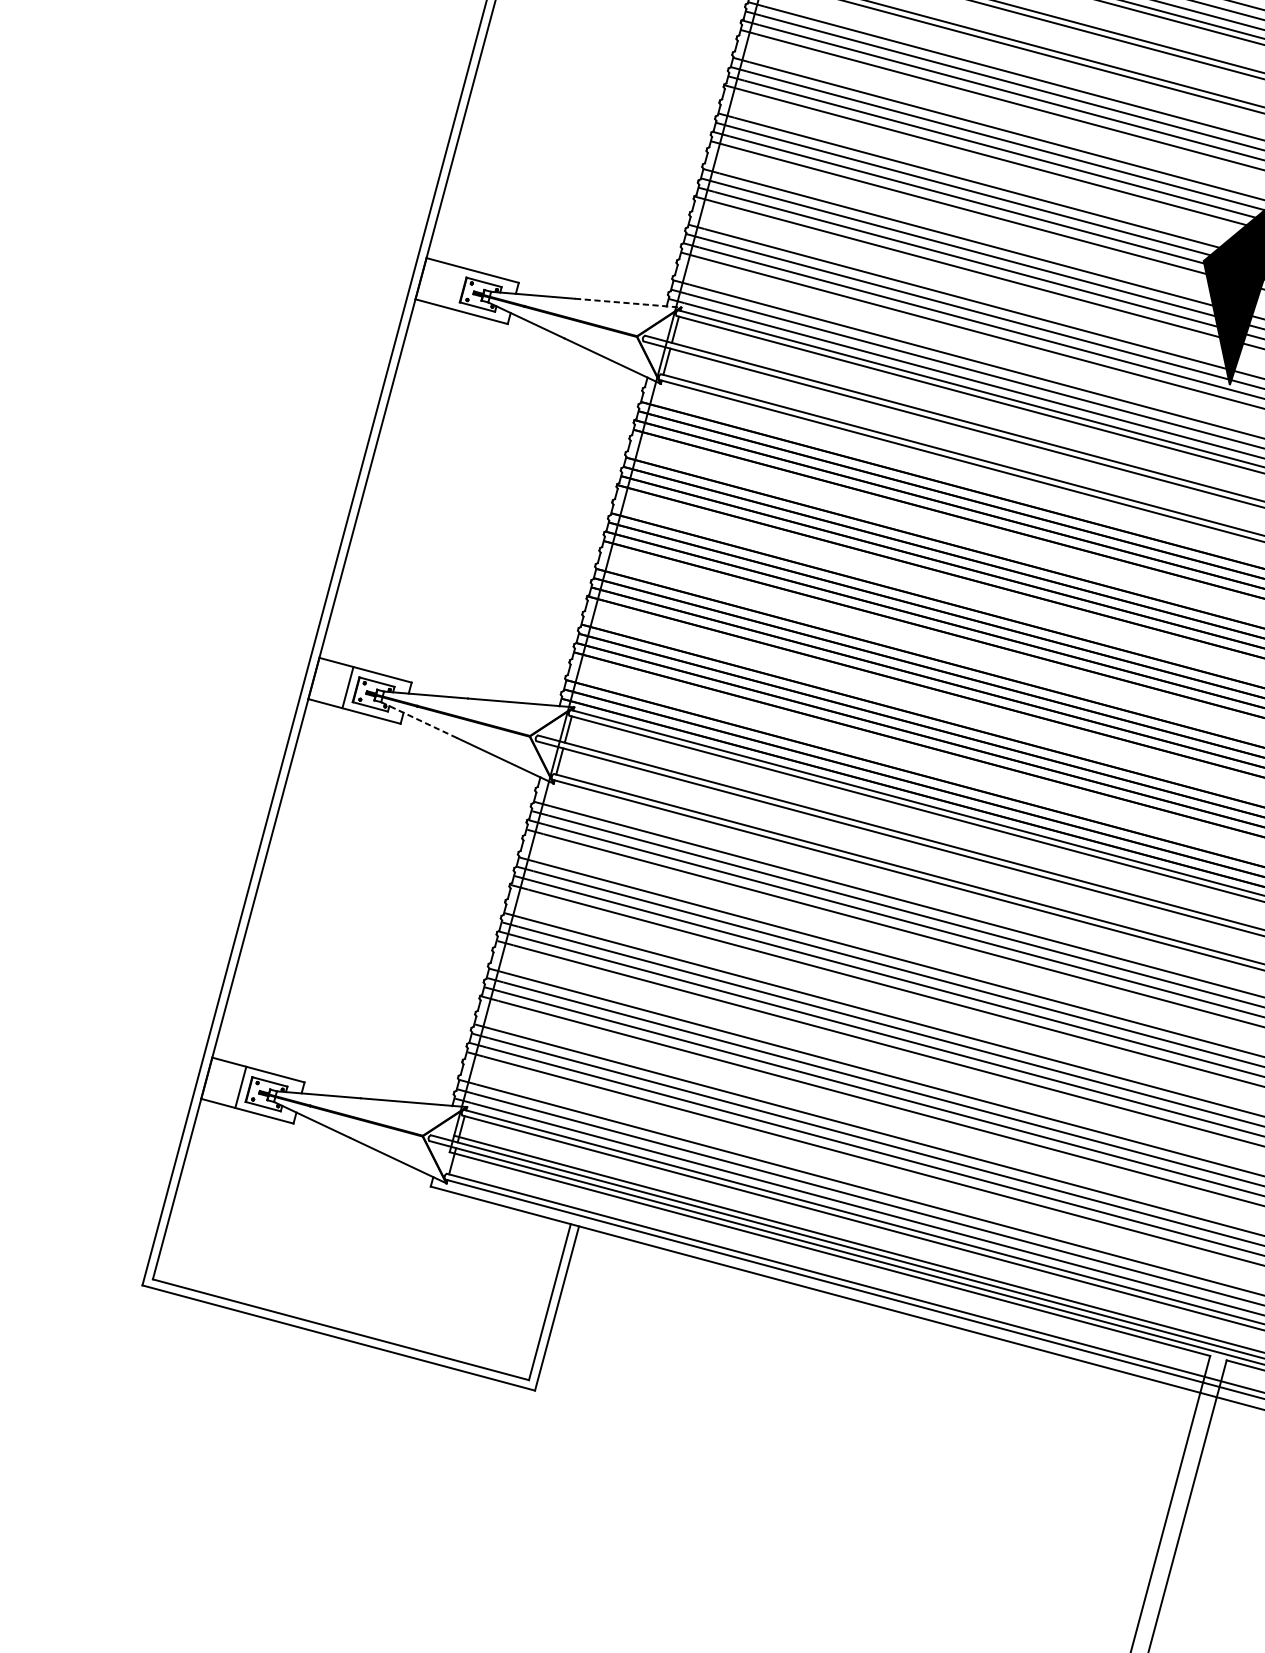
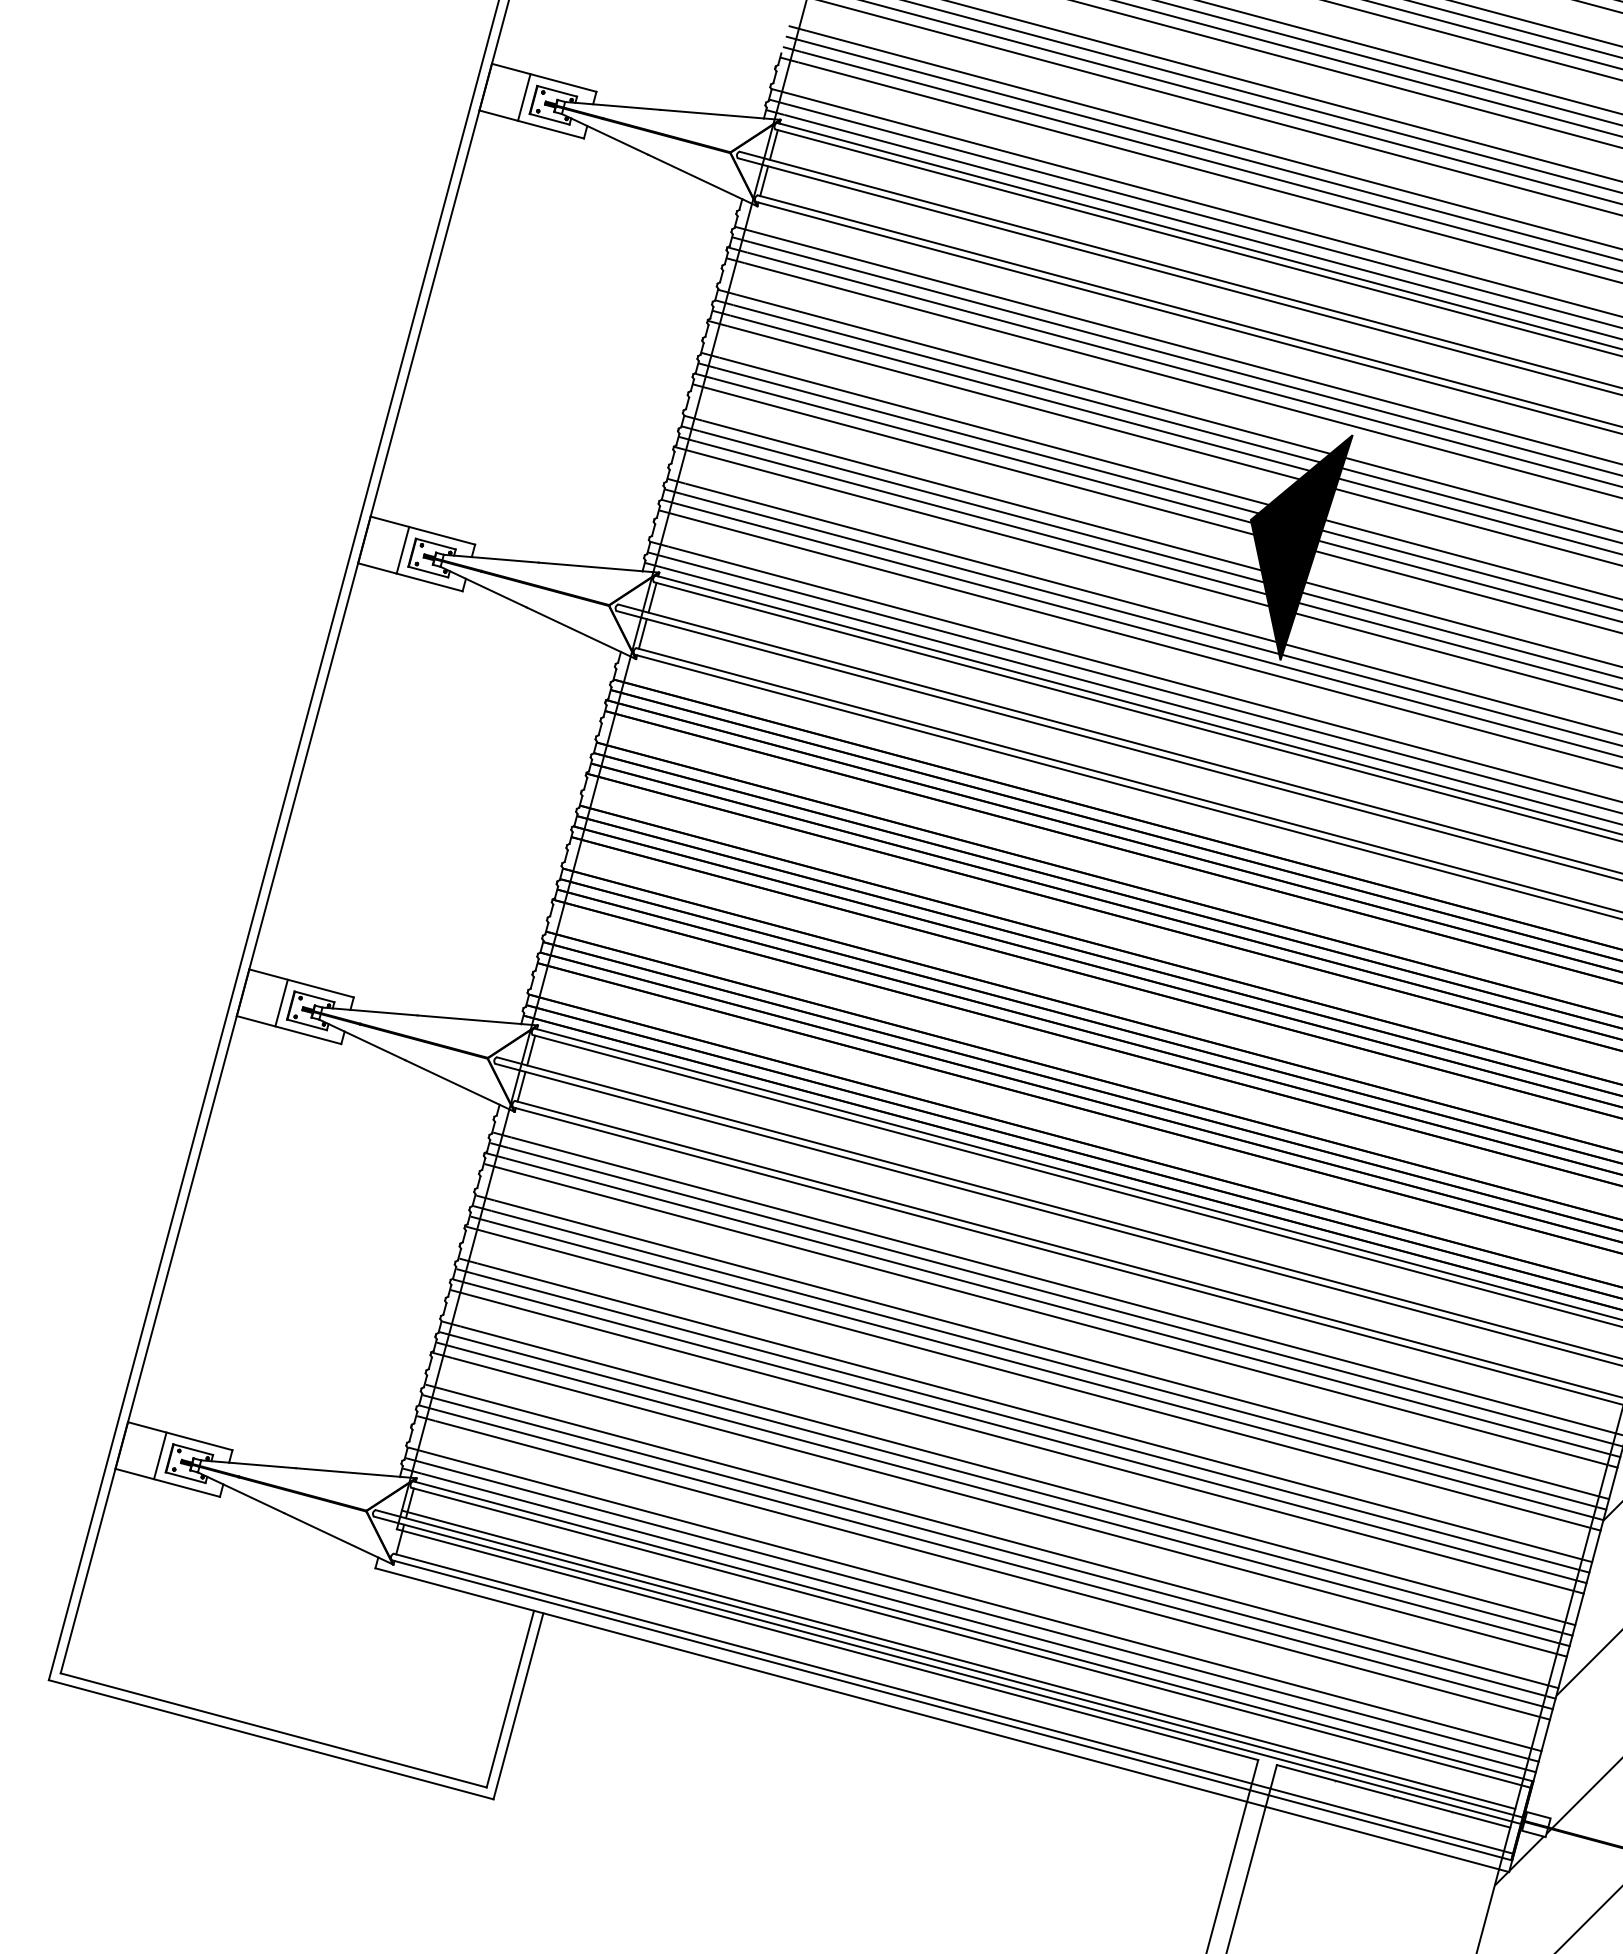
line: (454, 287) -> (402, 549), added
line: (628, 303) -> (599, 567), dashed -> solid
line: (419, 719) -> (362, 1039), dashed -> solid

